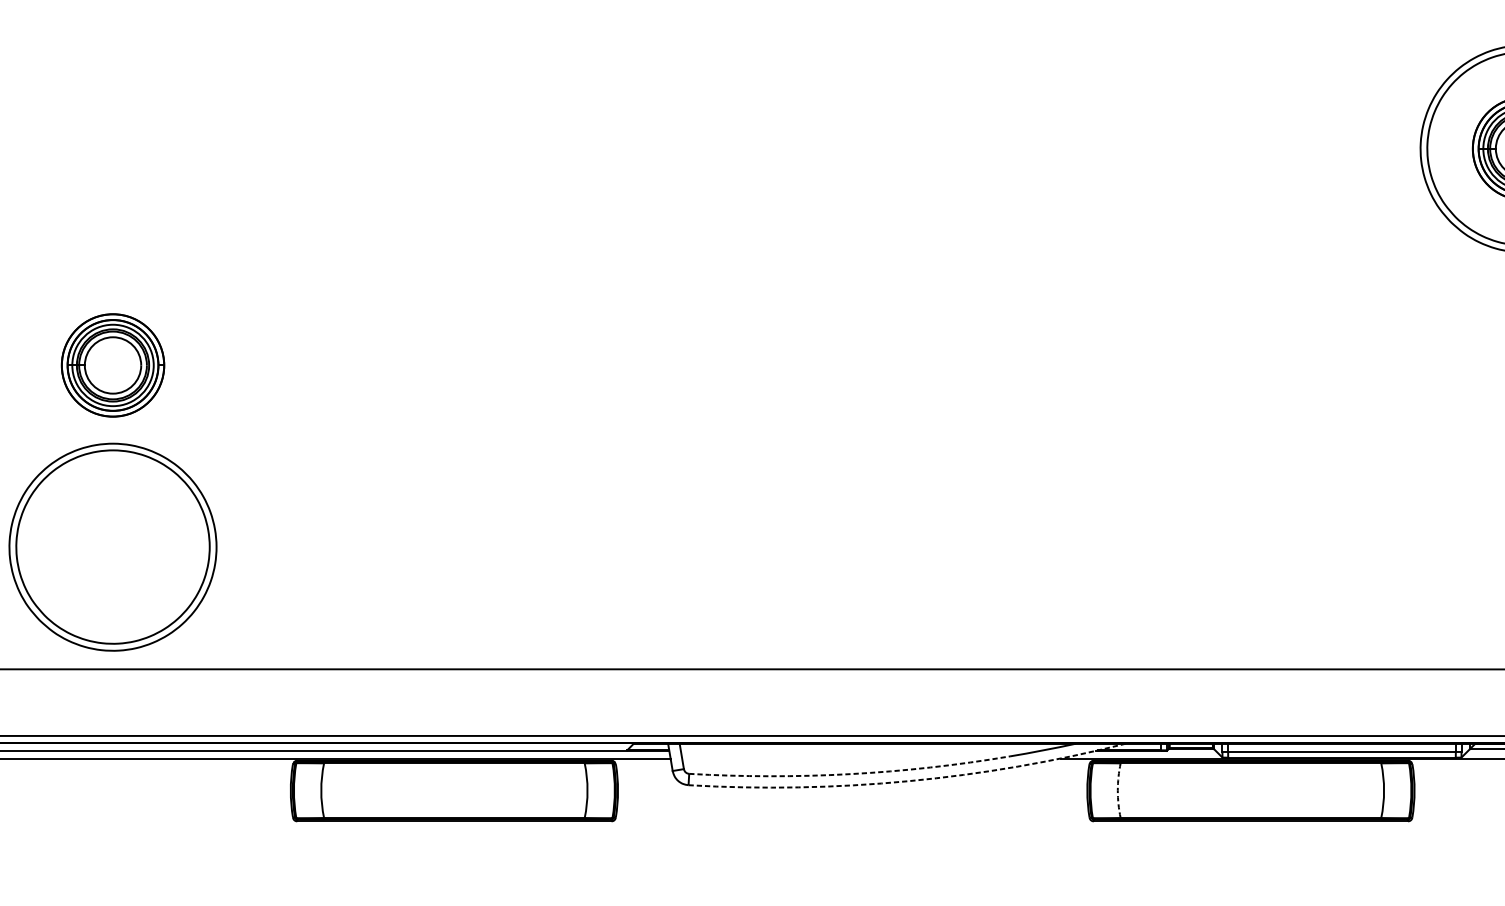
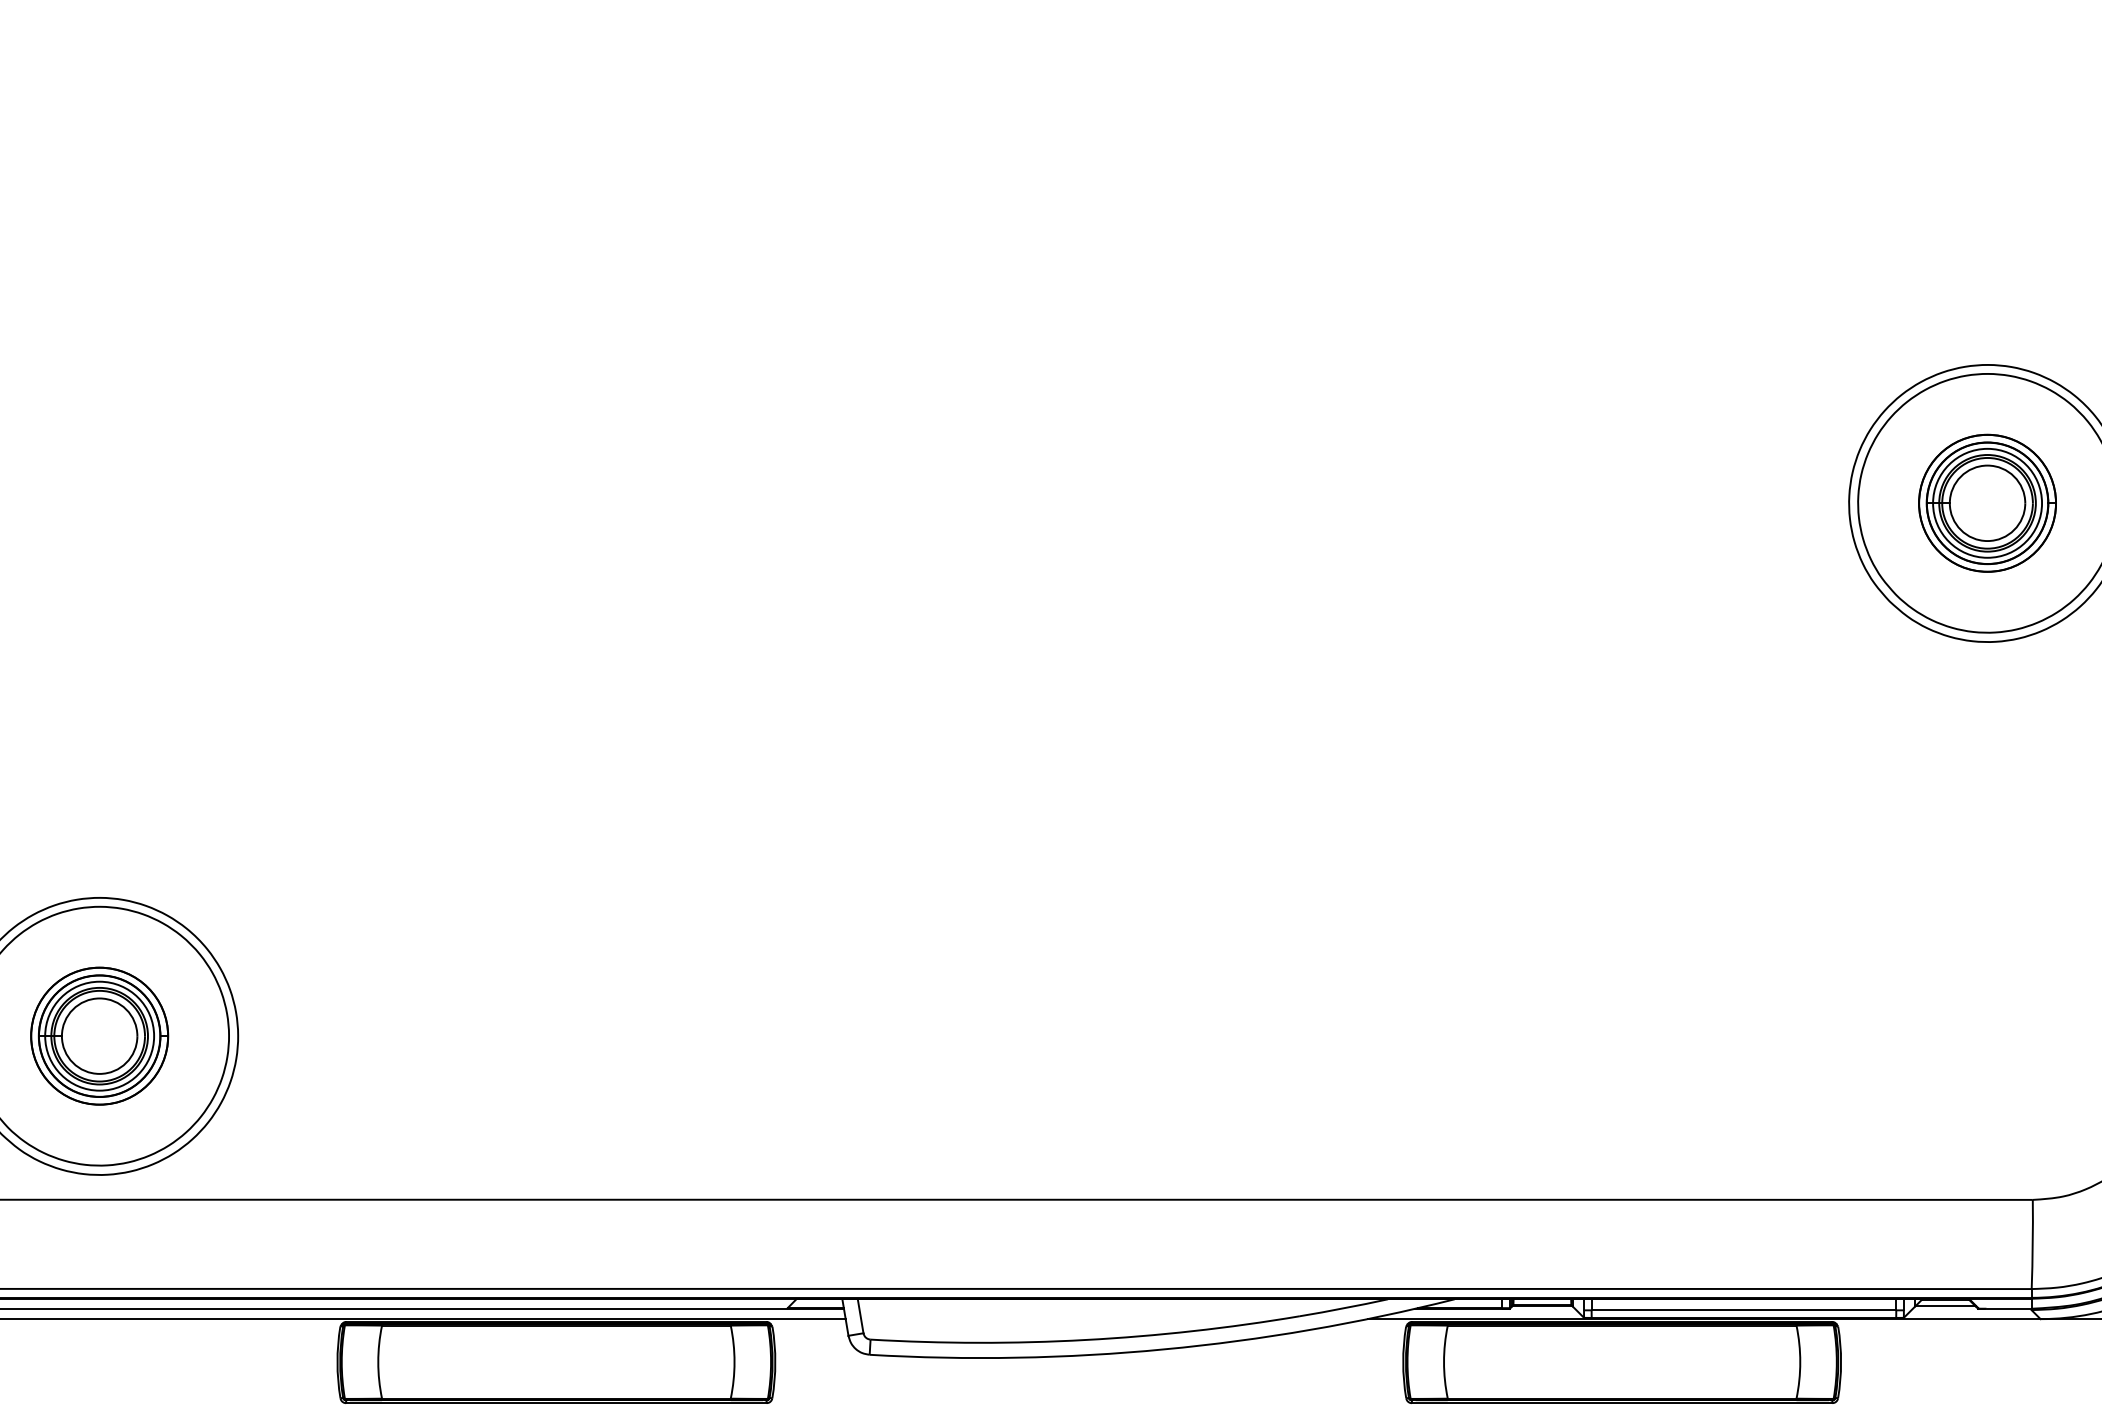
part: (112, 364) -> (99, 1035), moved
arc: (849, 774) -> (1085, 1340), dashed -> solid
arc: (908, 781) -> (1164, 1349), dashed -> solid
arc: (1118, 790) -> (1444, 1362), dashed -> solid

